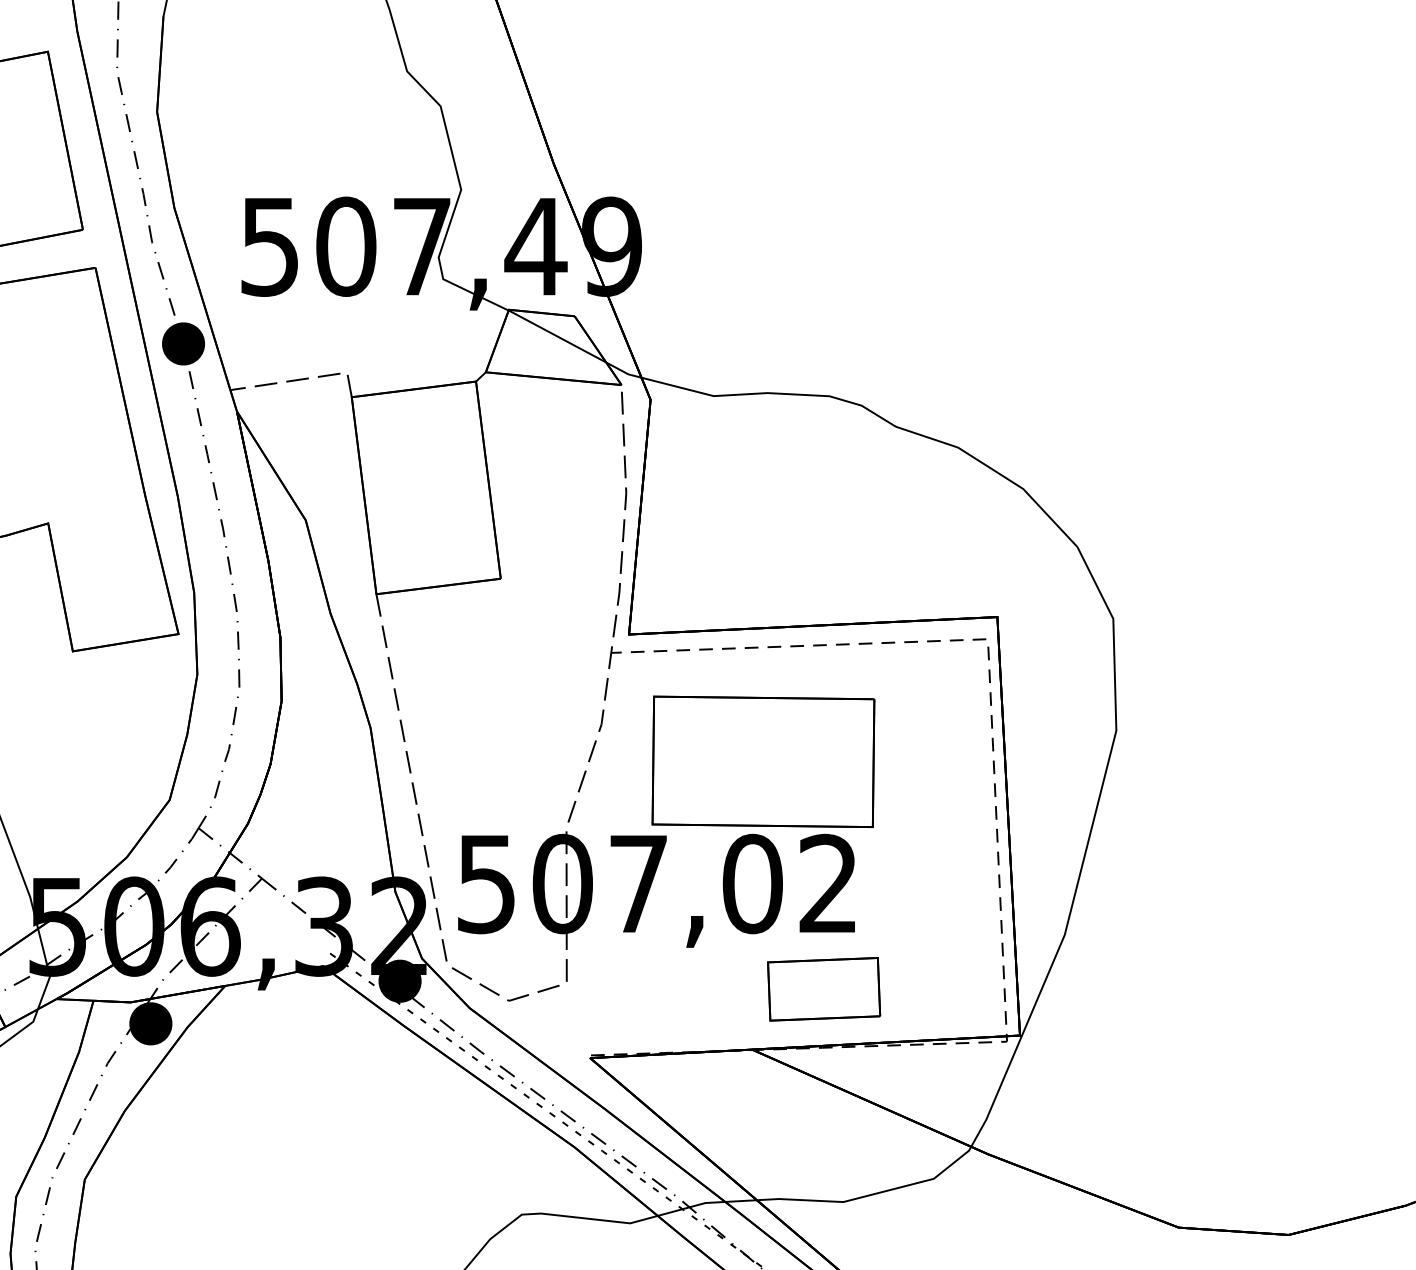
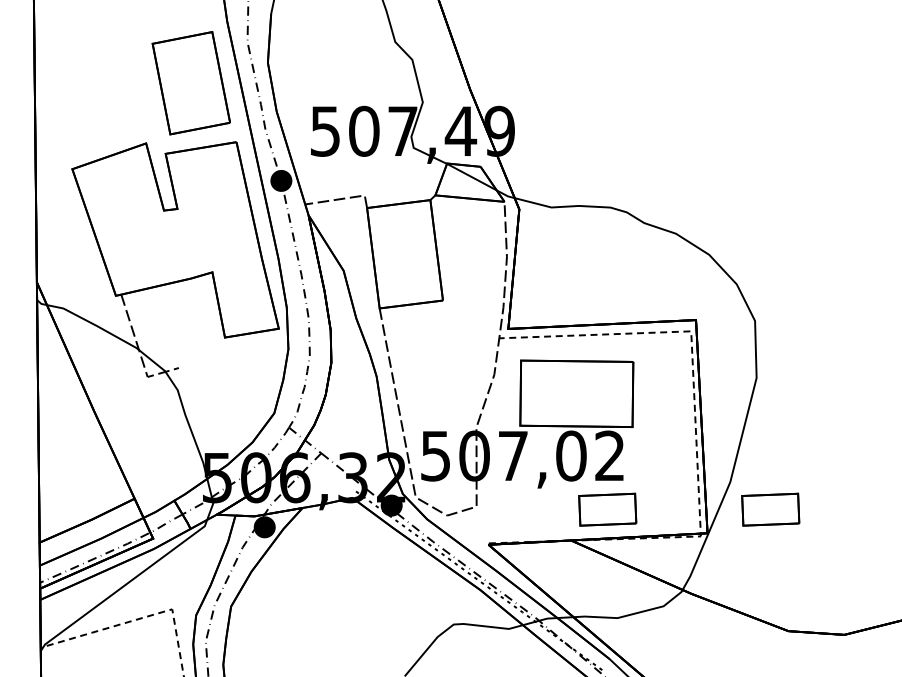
part: (1143, 988) -> (770, 509), added

